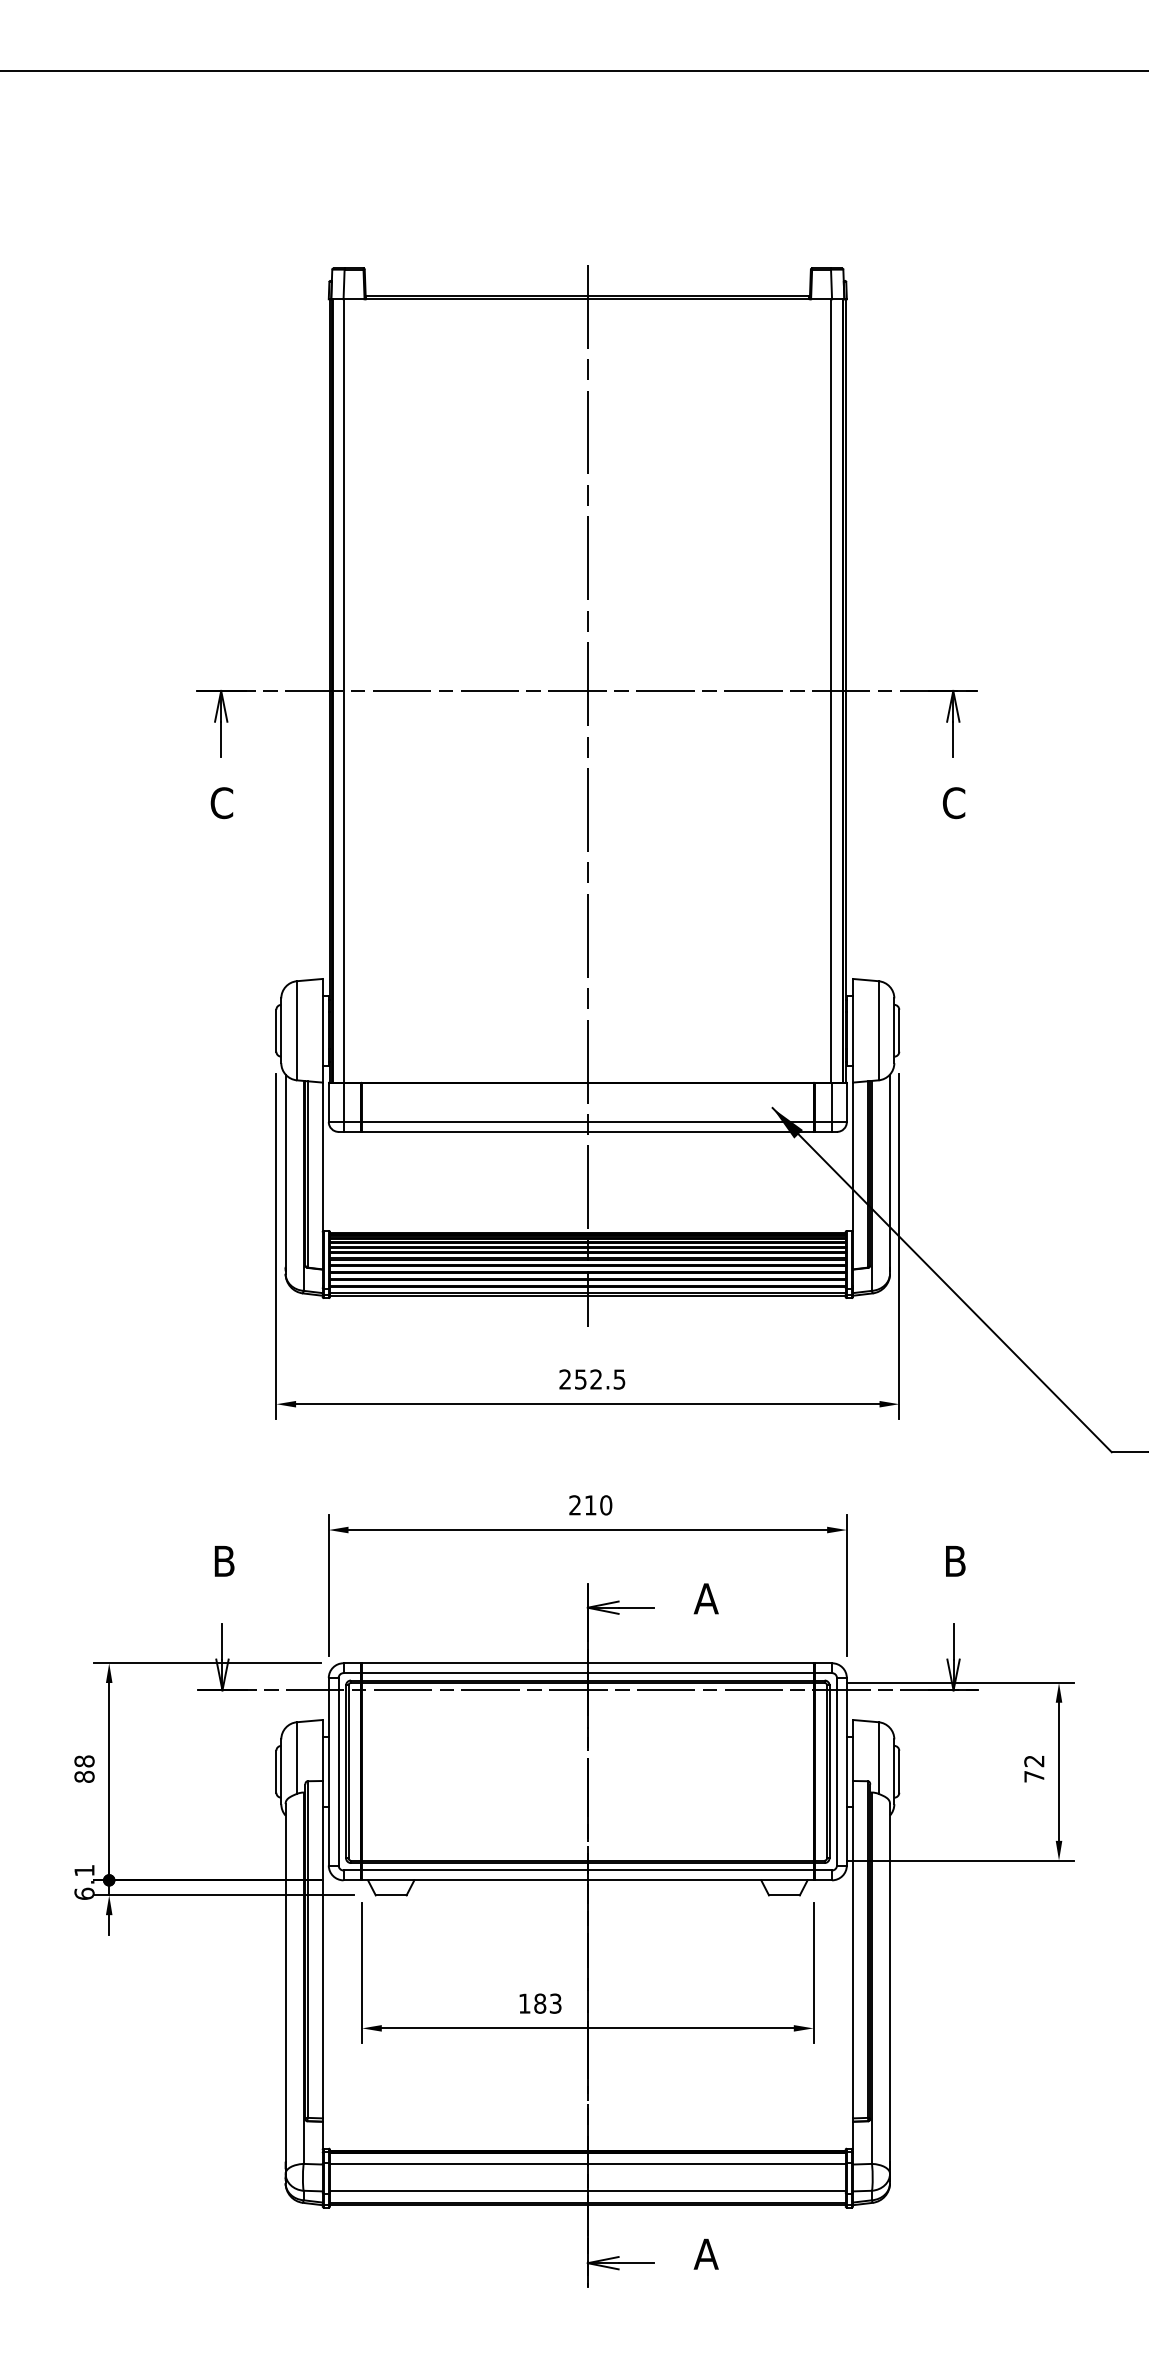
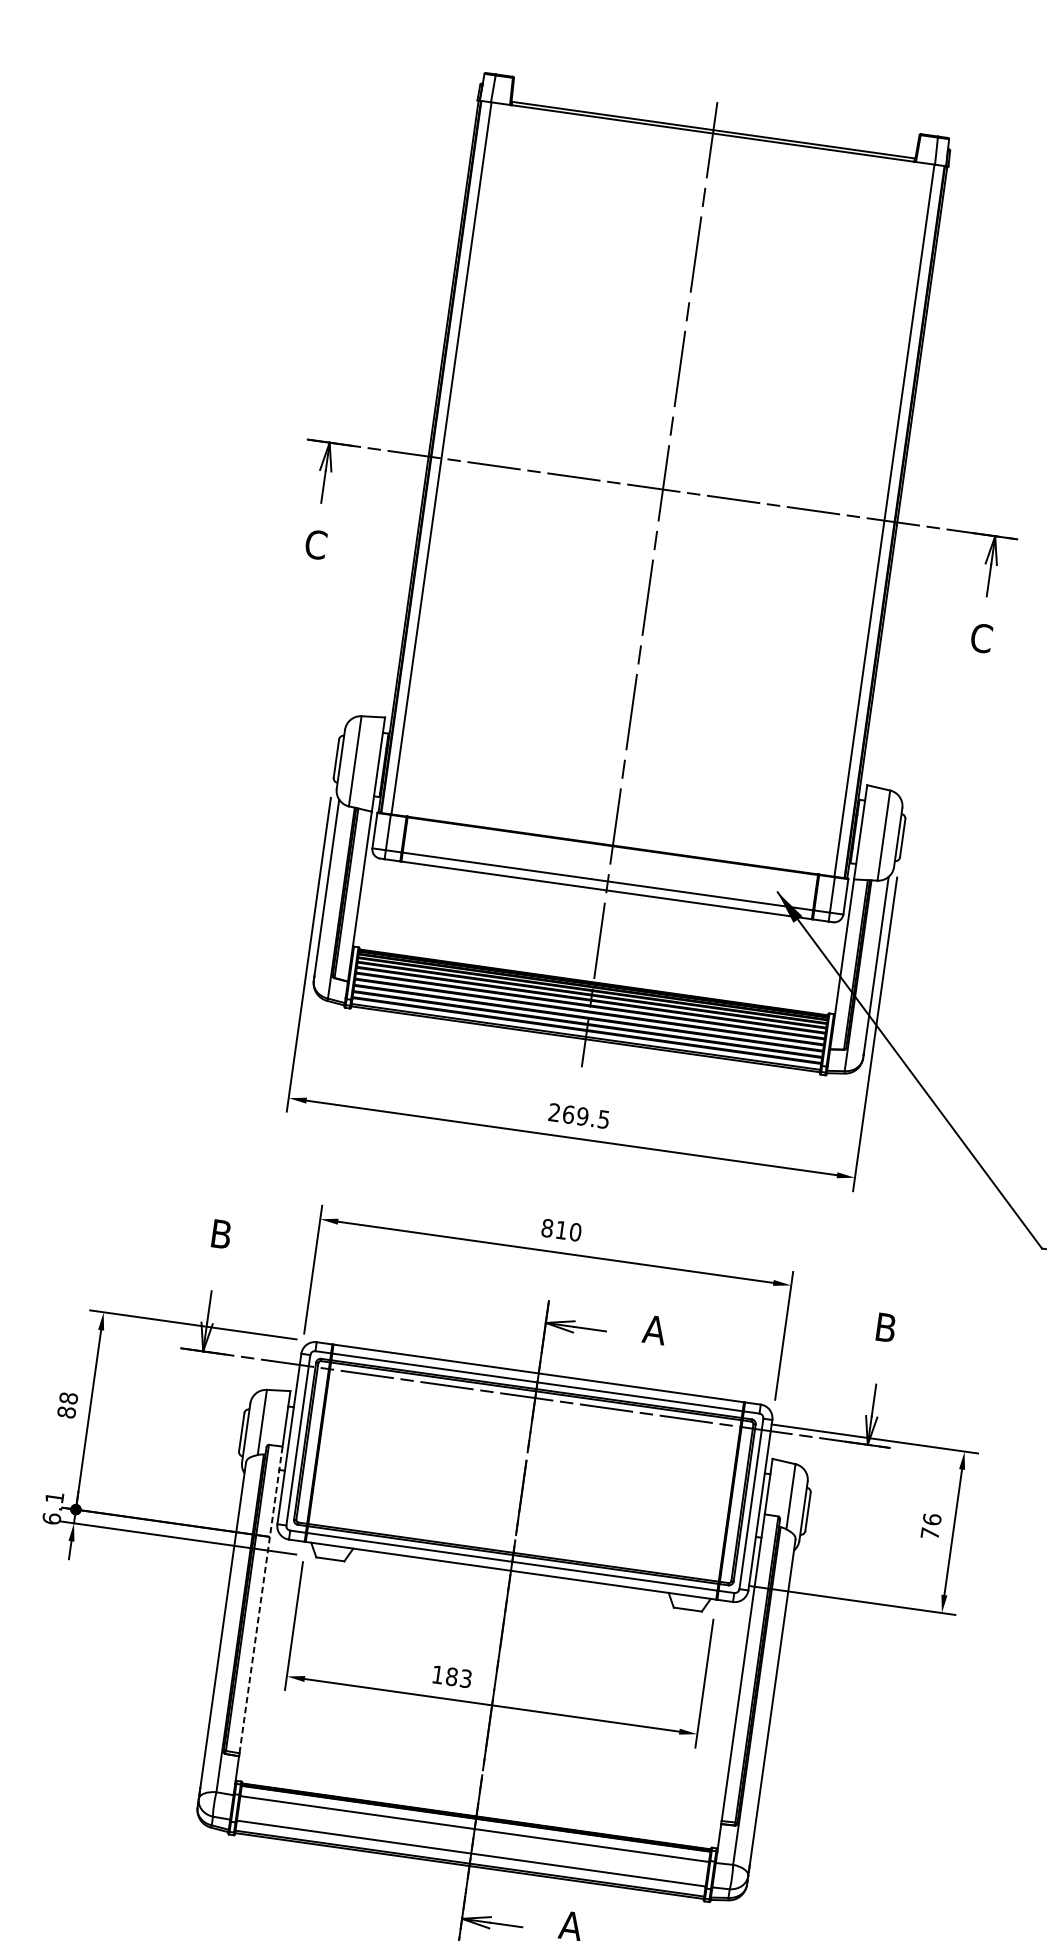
text: (588, 1379) -> (575, 1115), 252.5 -> 269.5
text: (575, 1505) -> (547, 1228), 210 -> 810
text: (1034, 1761) -> (932, 1519), 72 -> 76
line: (322, 1949) -> (260, 1599), solid -> dashed

